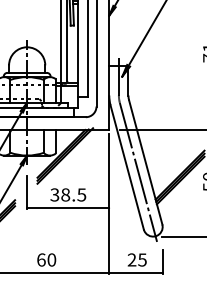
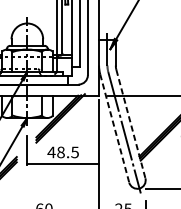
line: (145, 162) -> (130, 124), solid -> dashed
line: (127, 167) -> (114, 128), solid -> dashed
text: (54, 194) -> (51, 152), 38.5 -> 48.5

